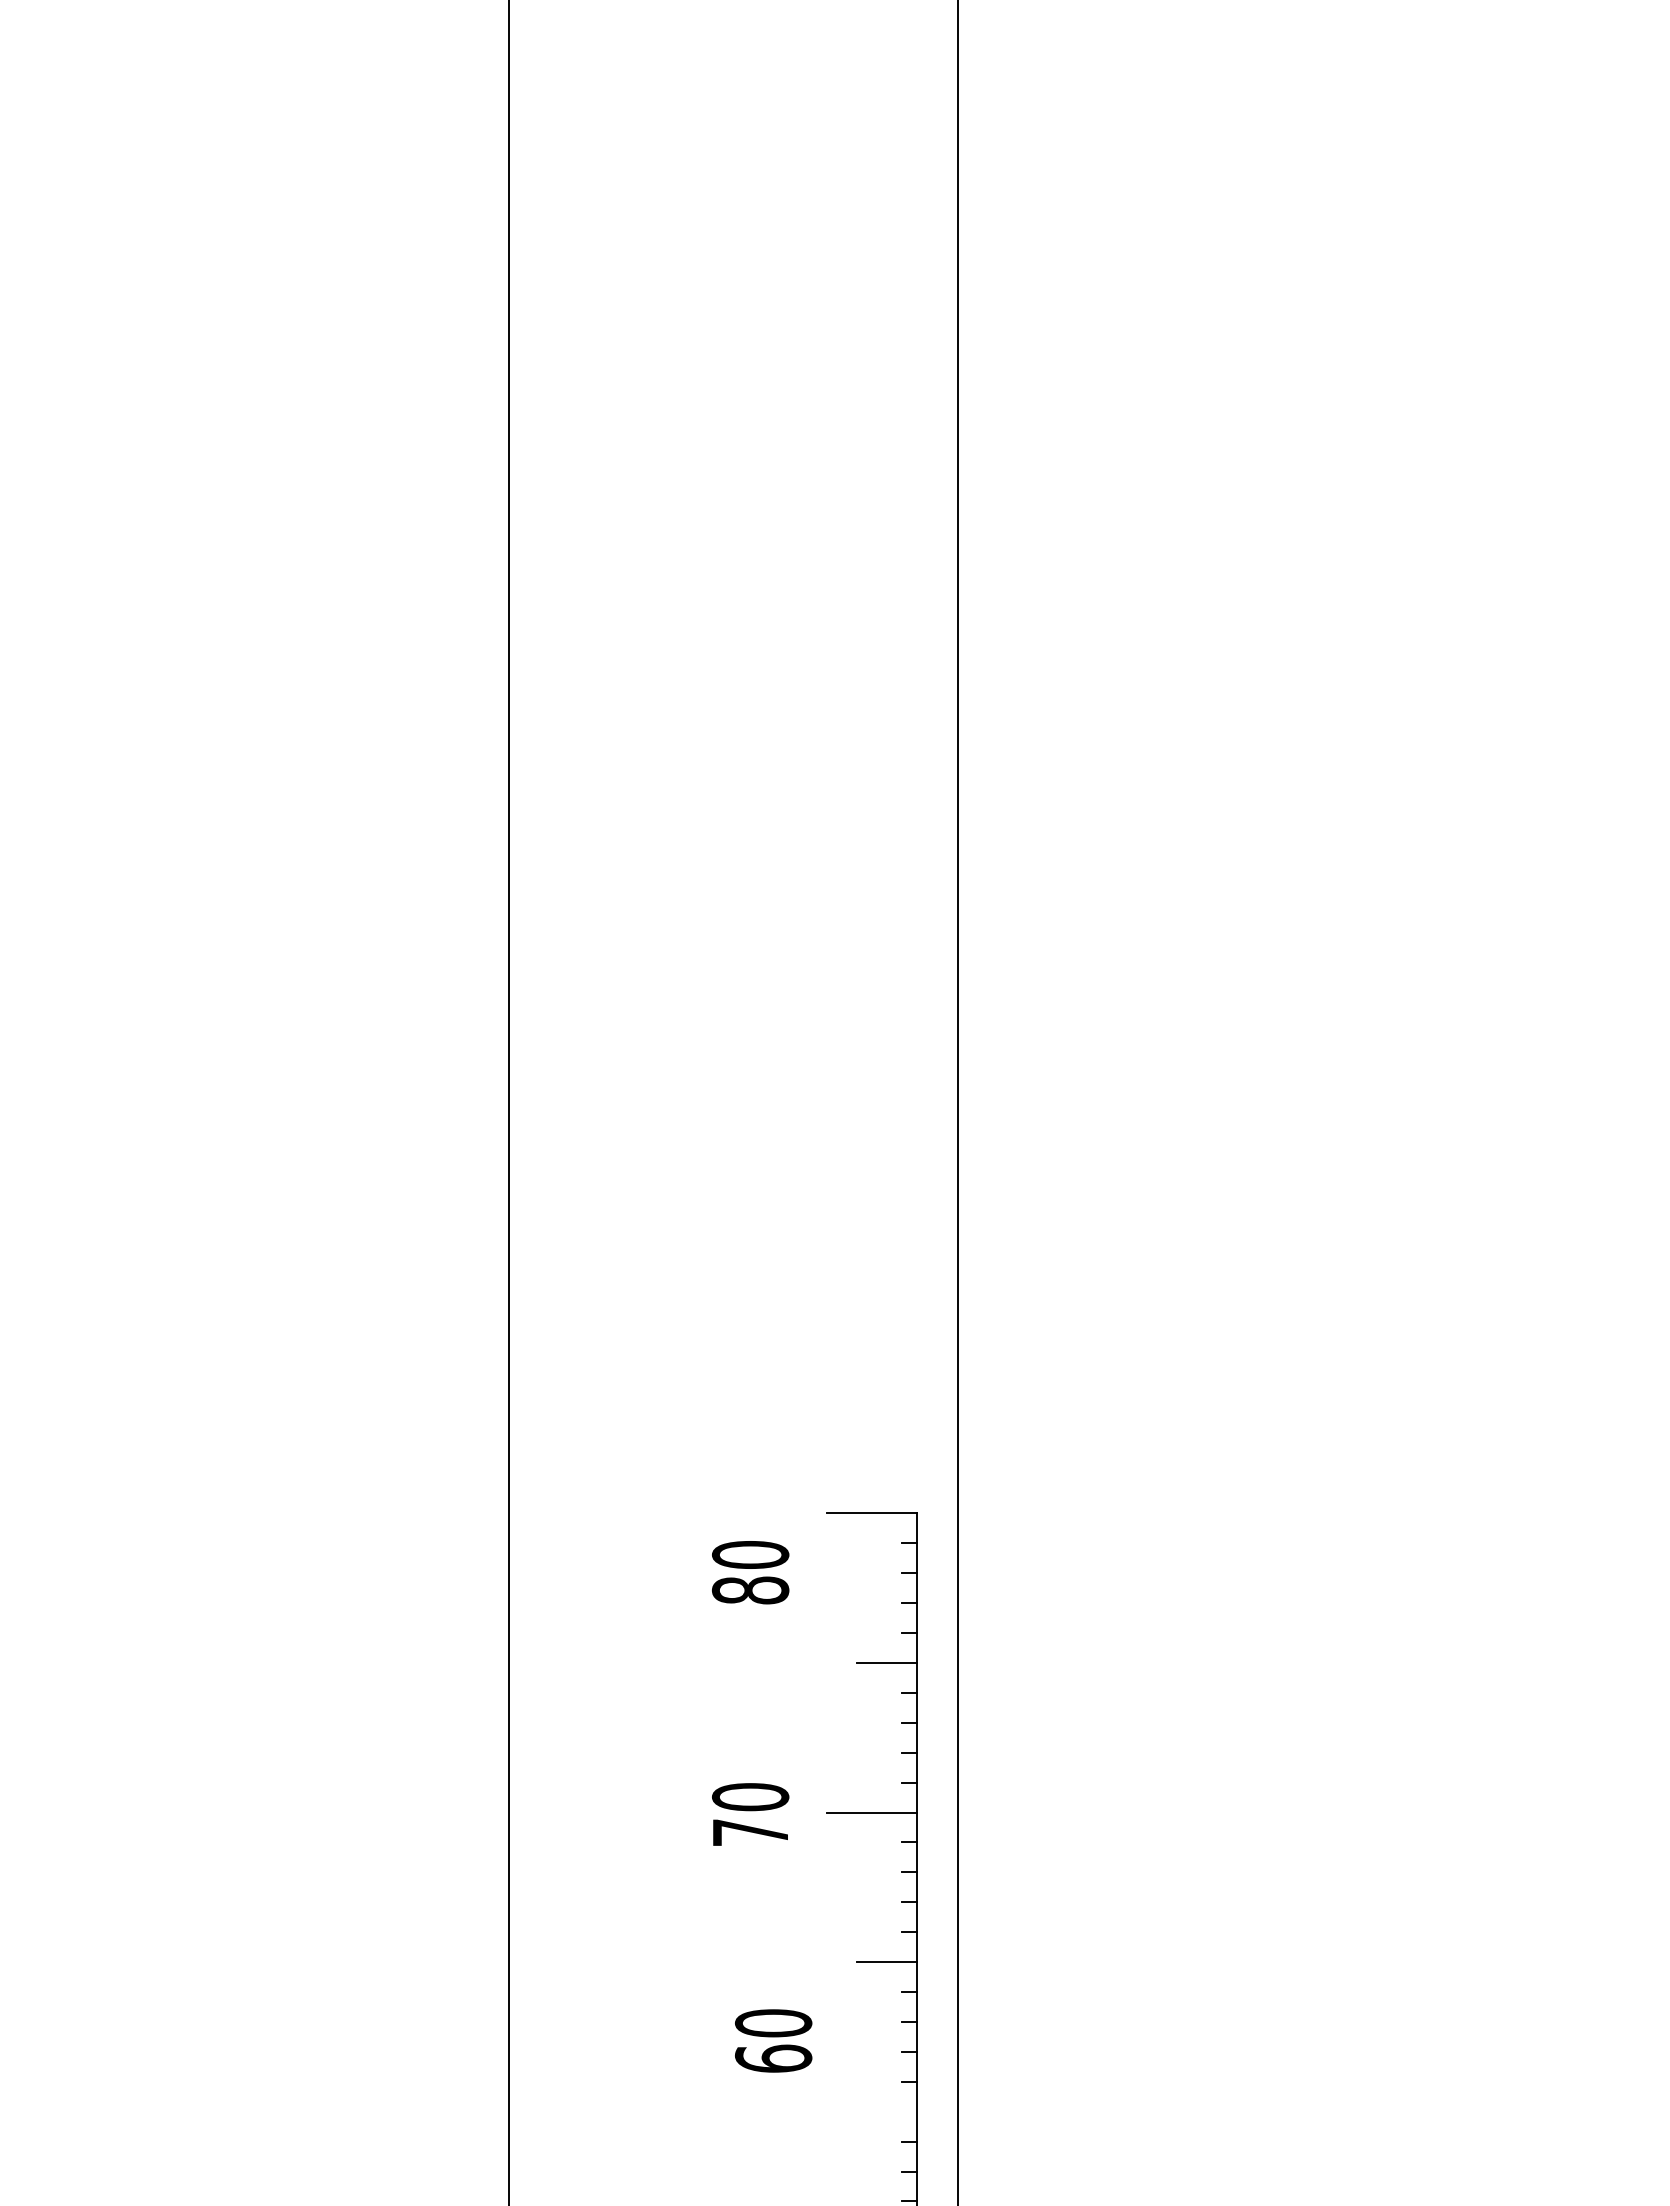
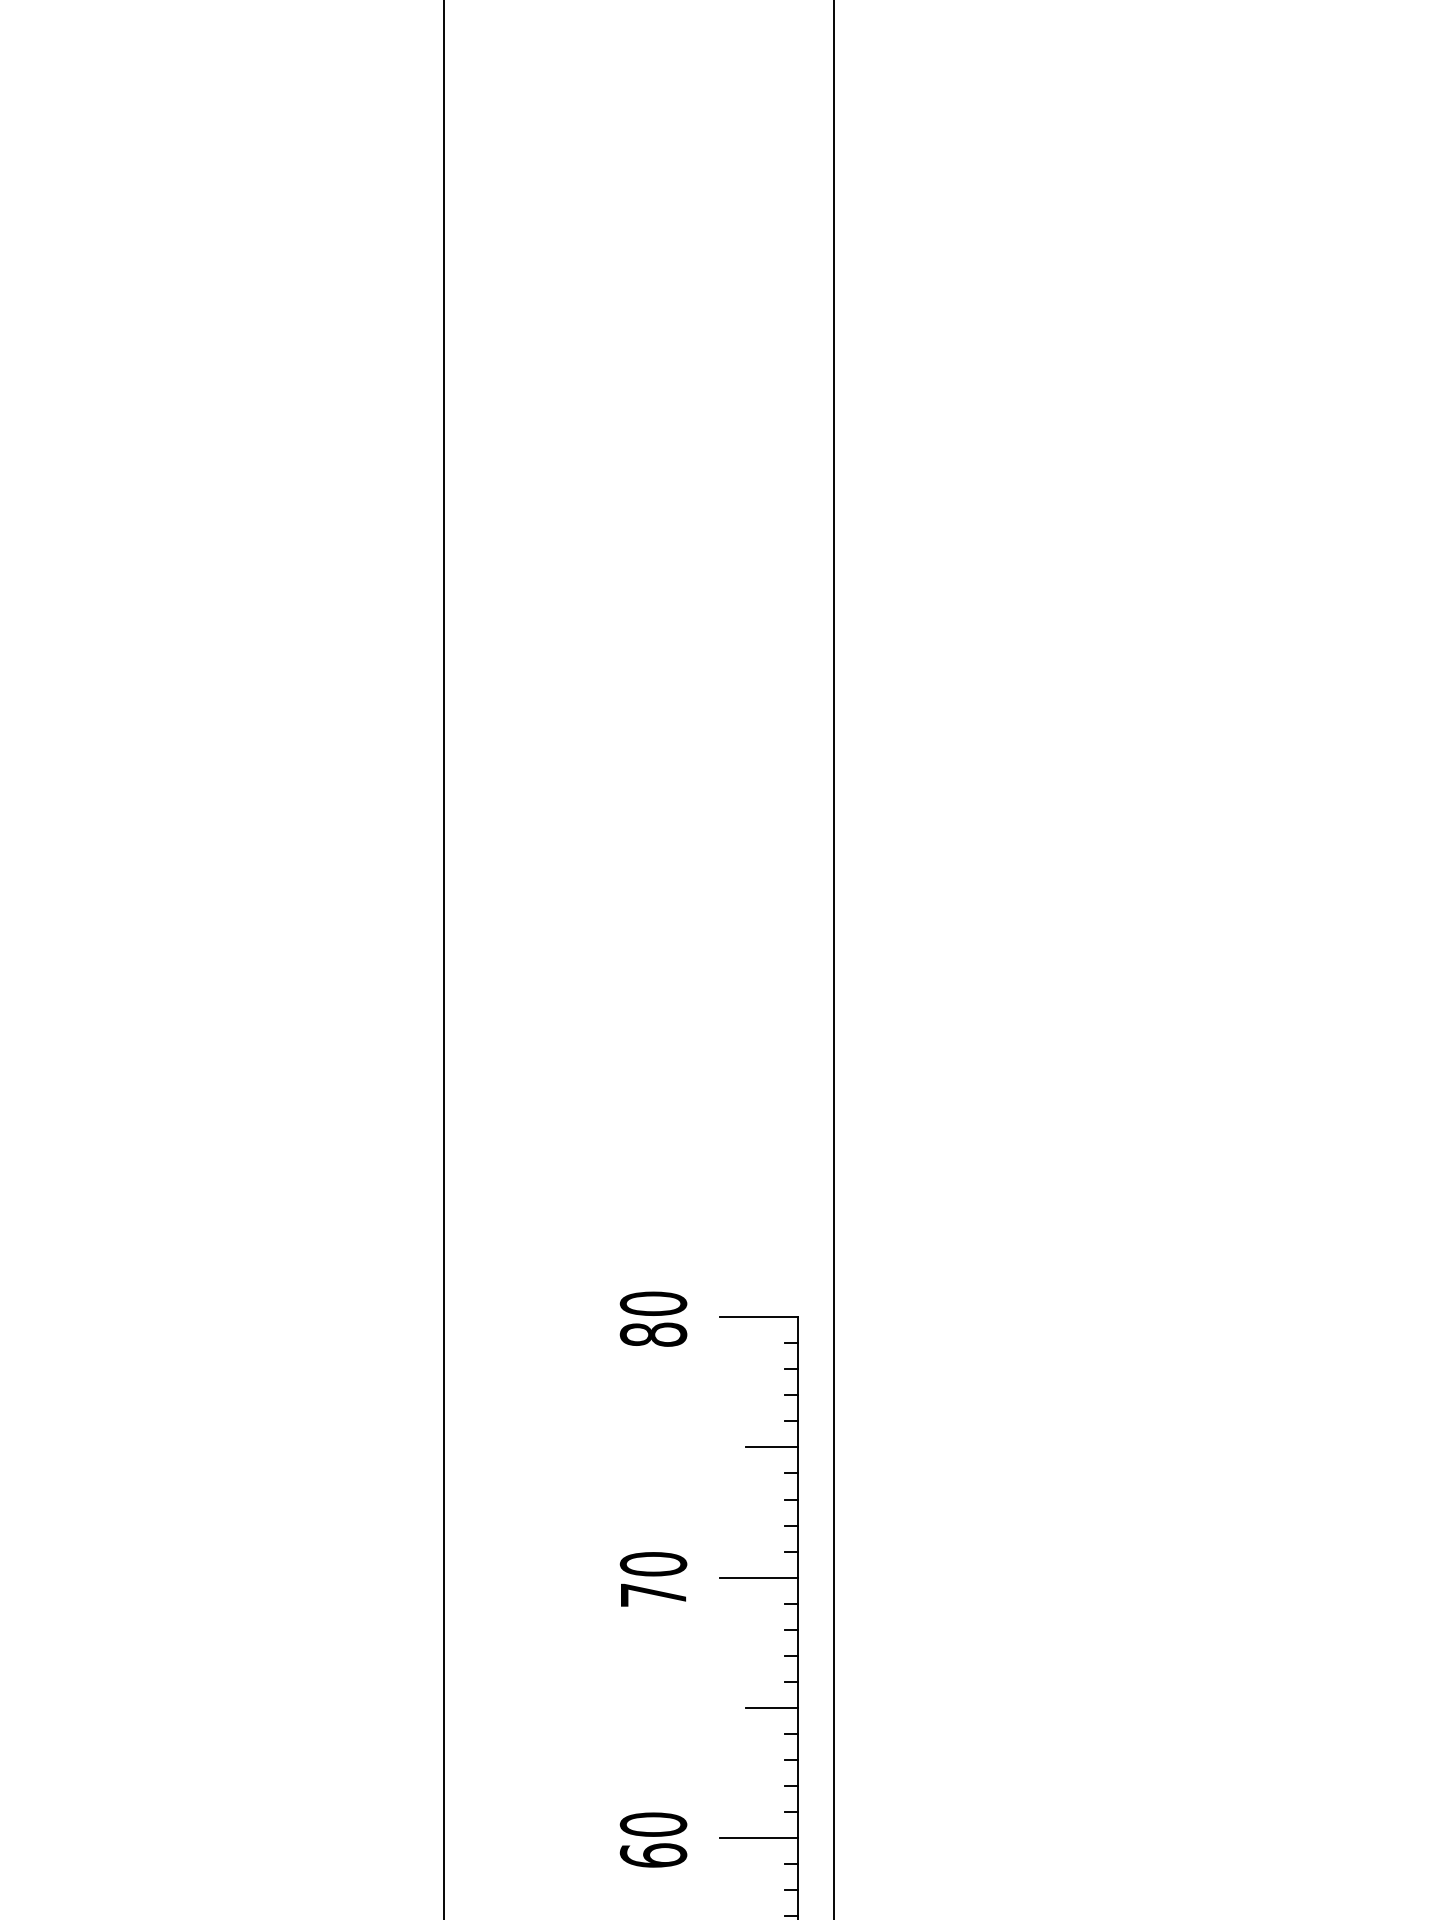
text: (750, 1572) -> (653, 1319), moved
text: (773, 2040) -> (653, 1839), moved
line: (872, 2111) -> (759, 1837), added

